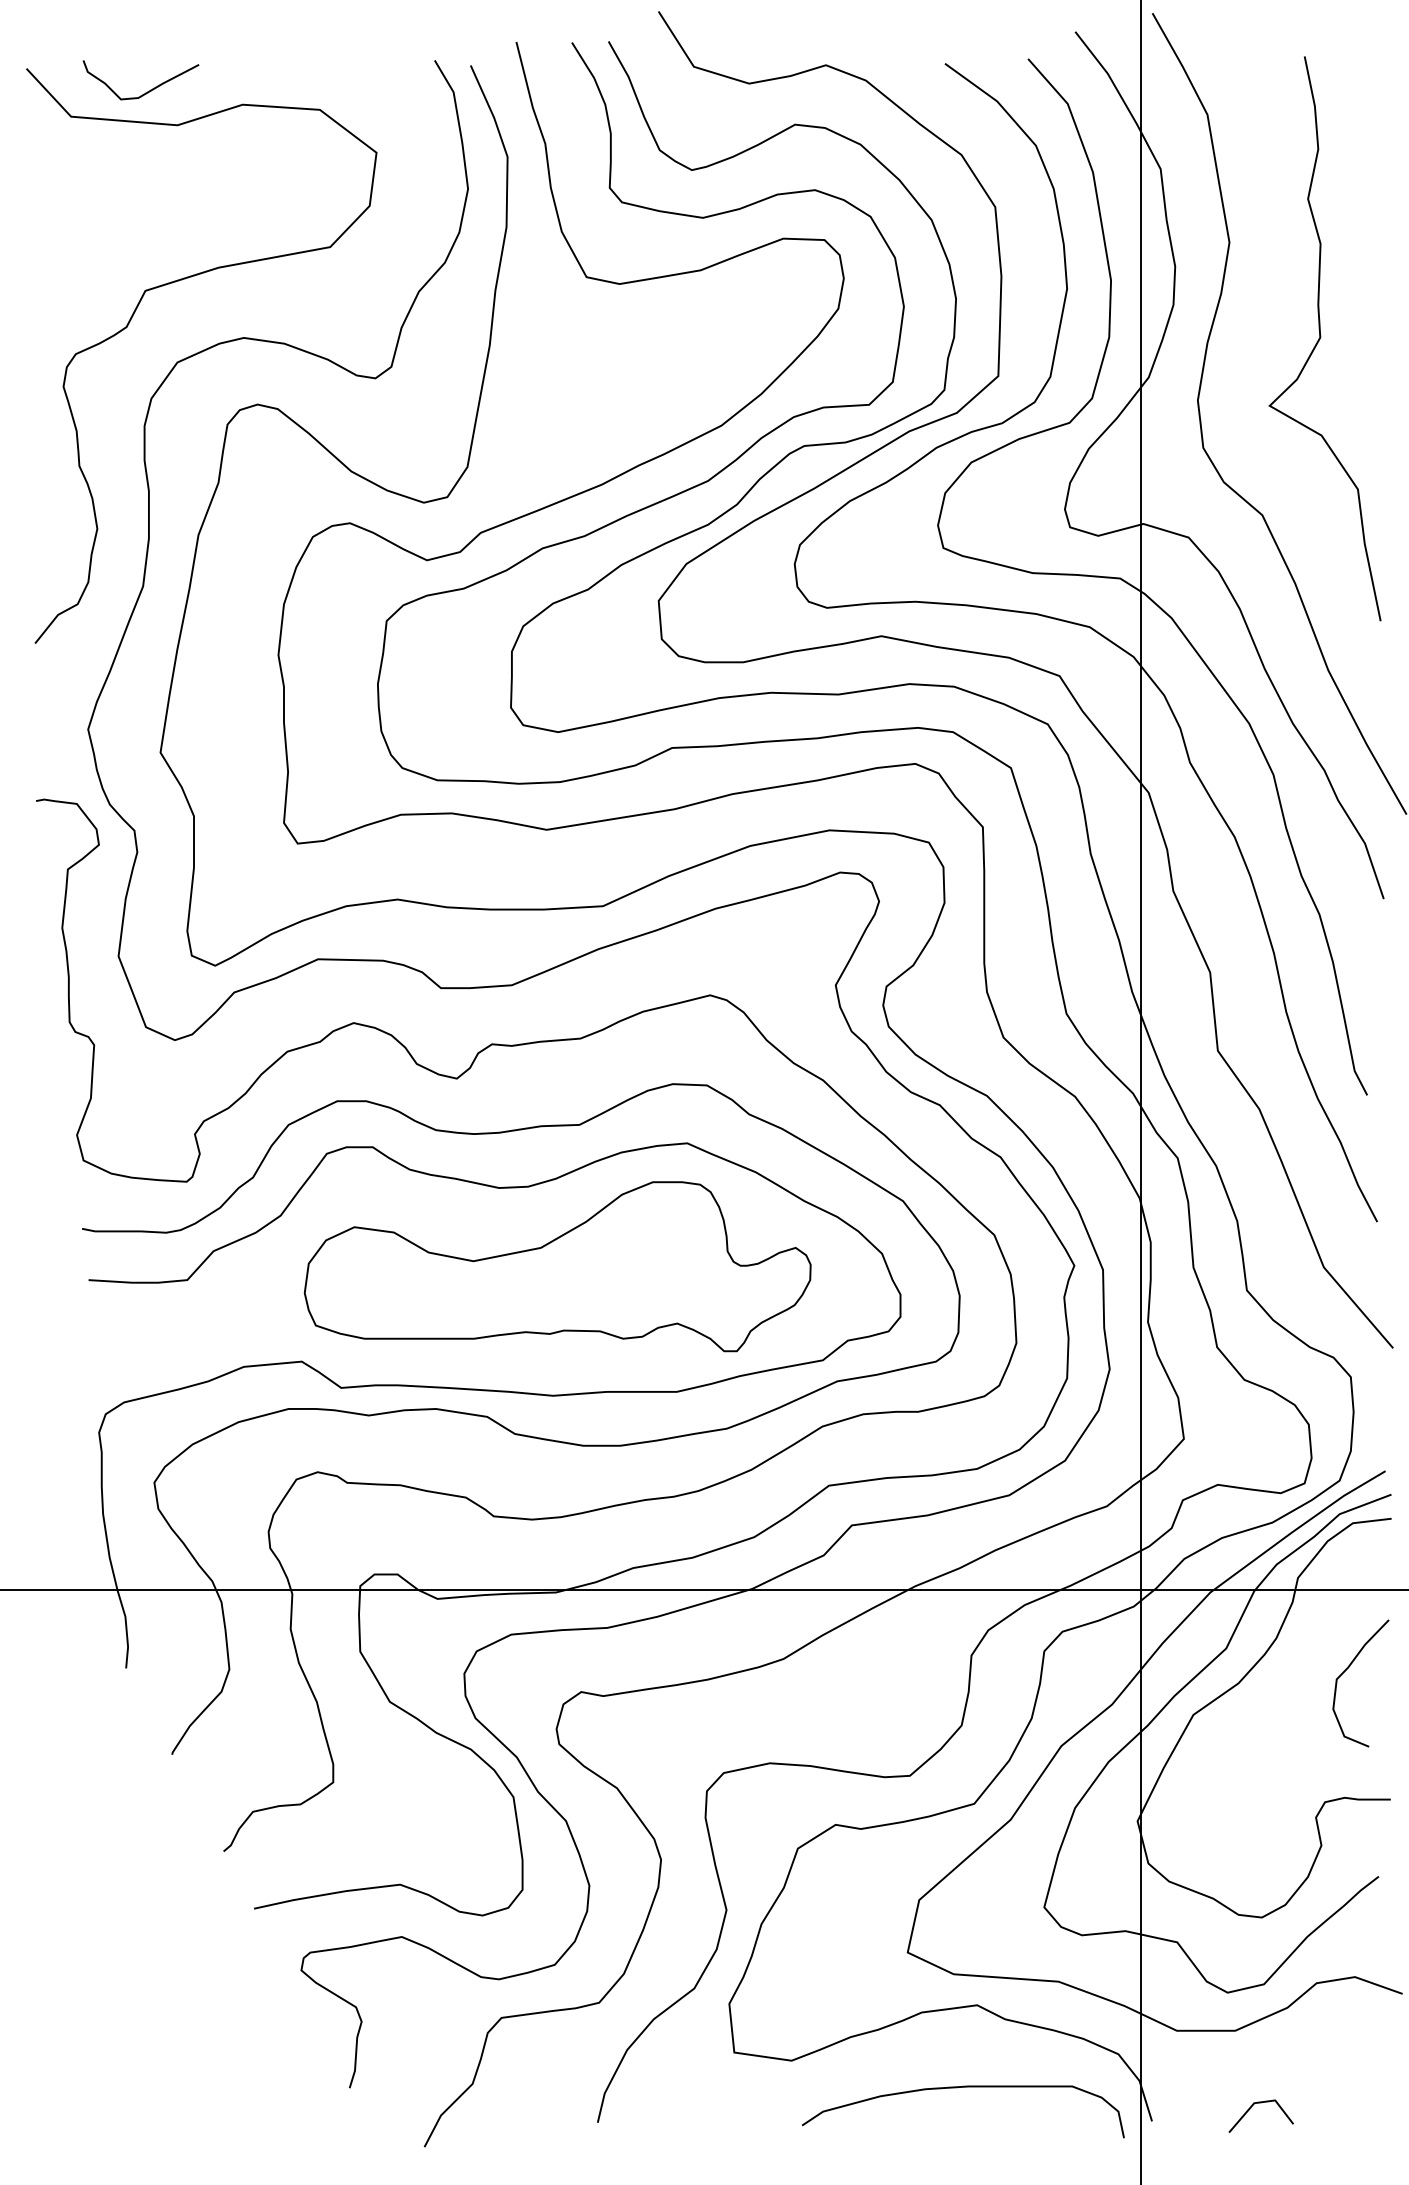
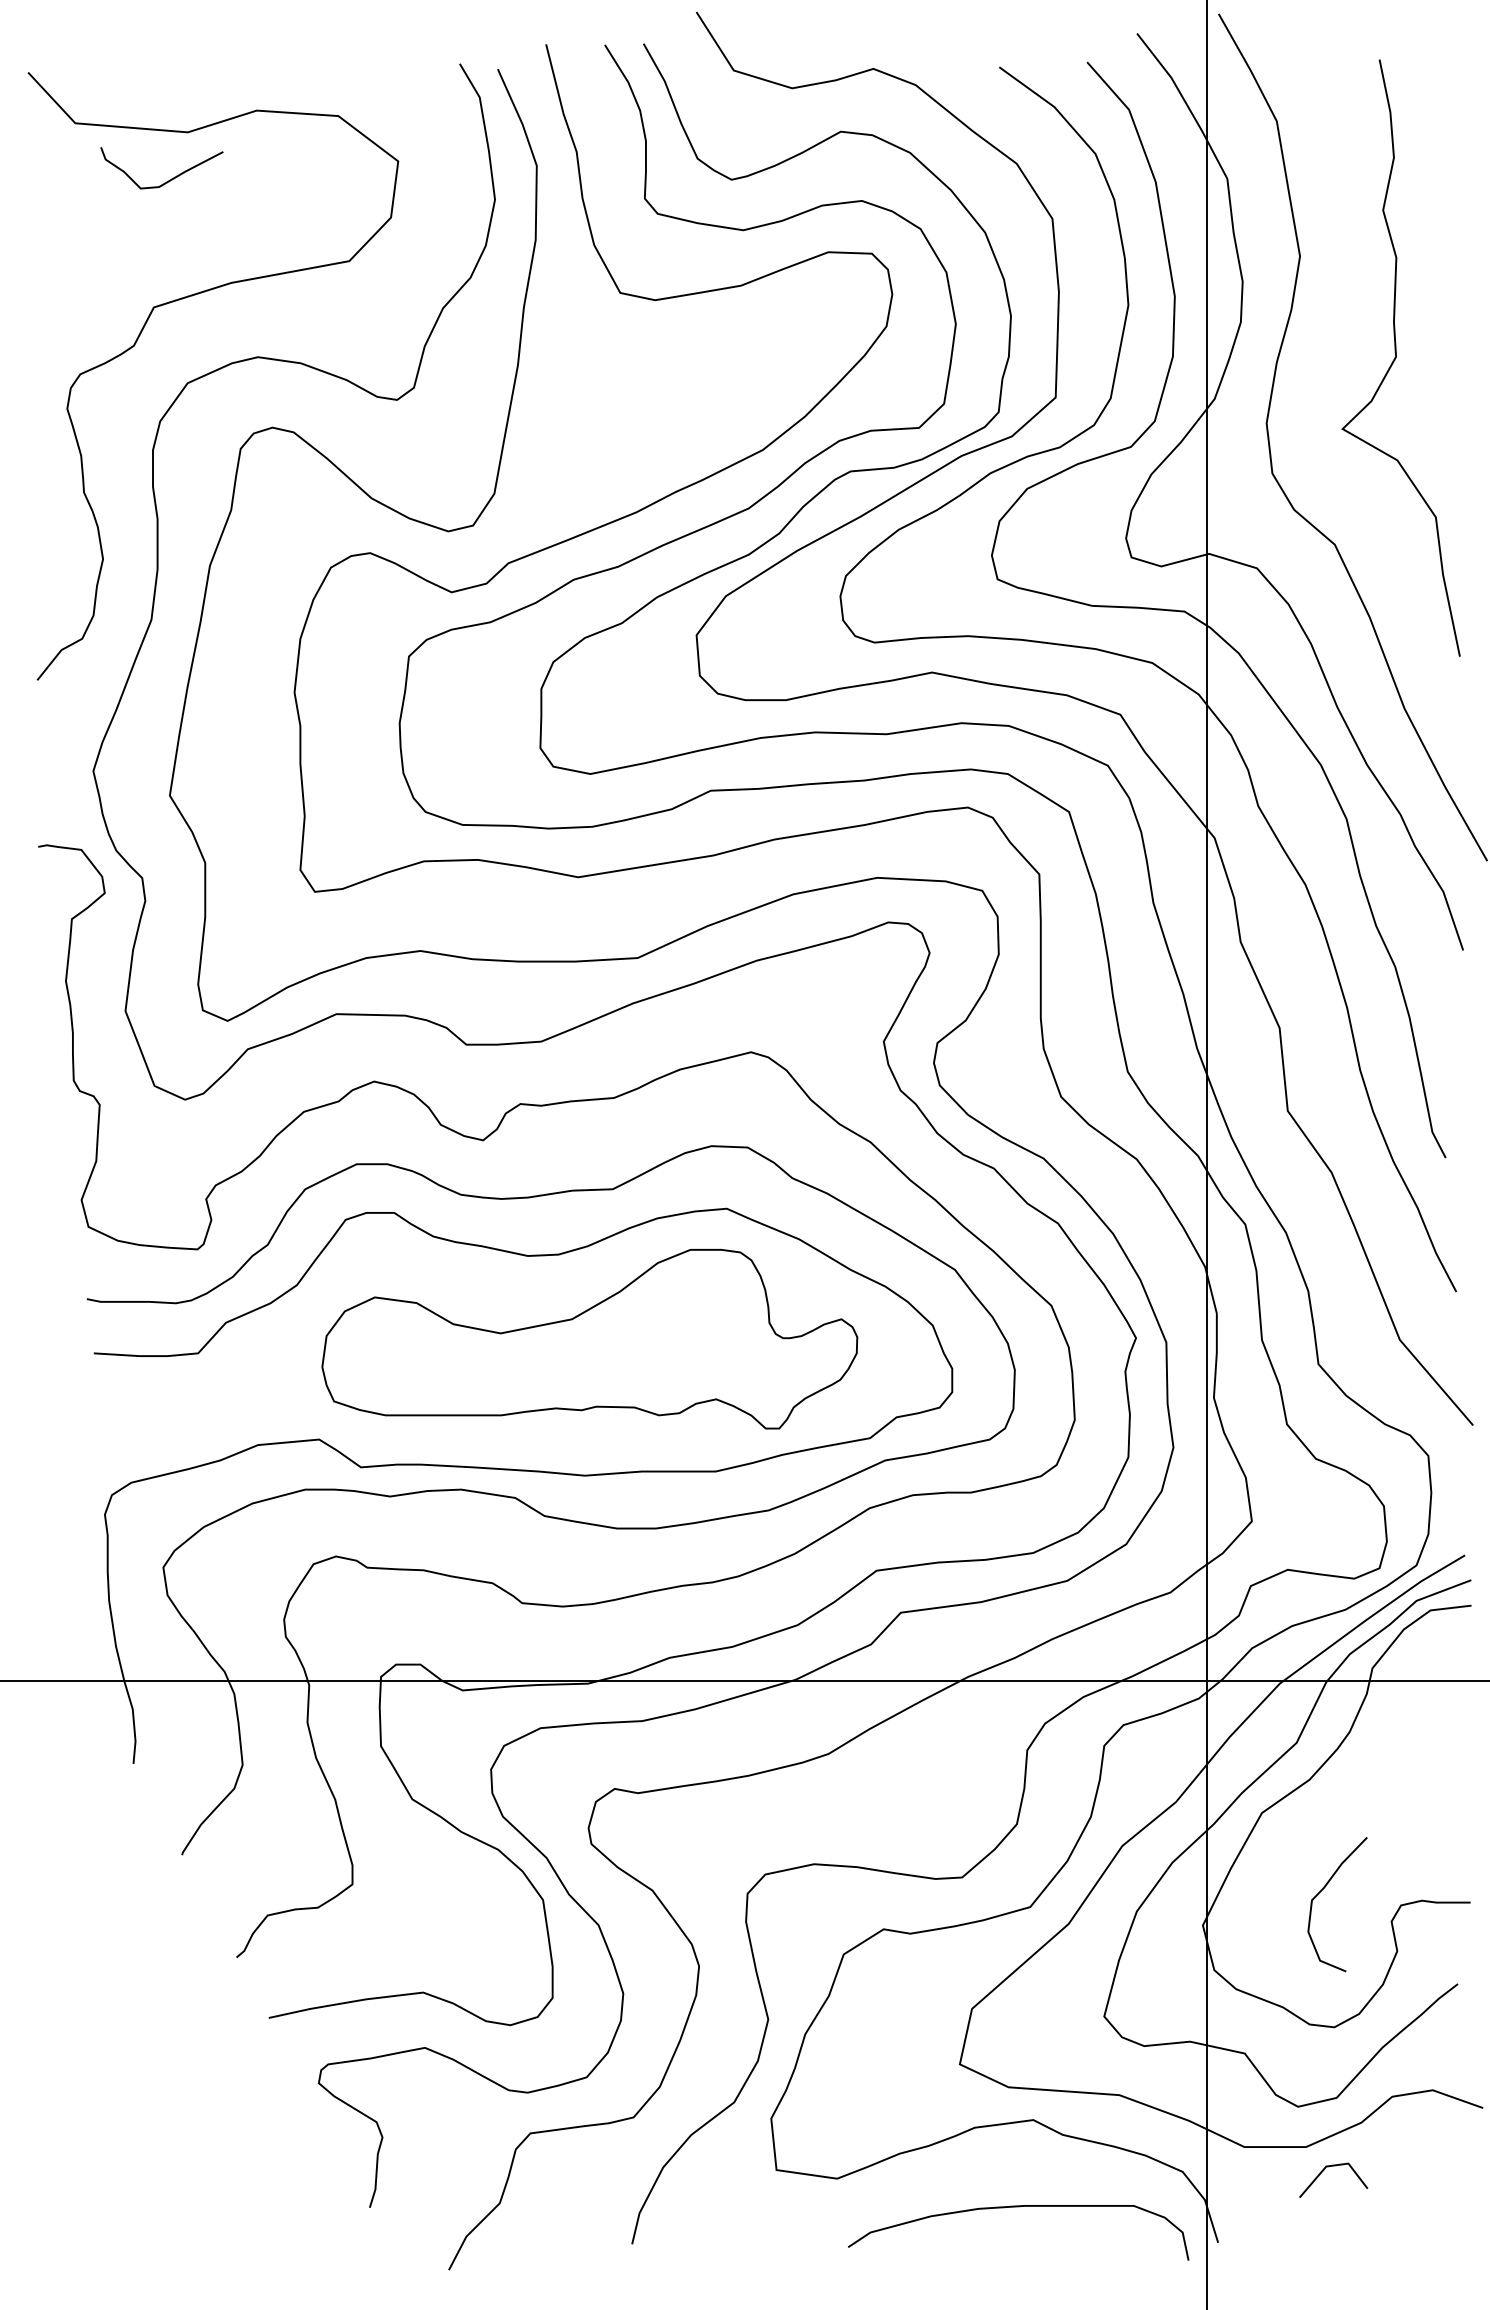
curve: (145, 92) -> (166, 181), moved
curve: (1347, 1669) -> (1323, 1889), moved
line: (1251, 2108) -> (1323, 2172), moved

